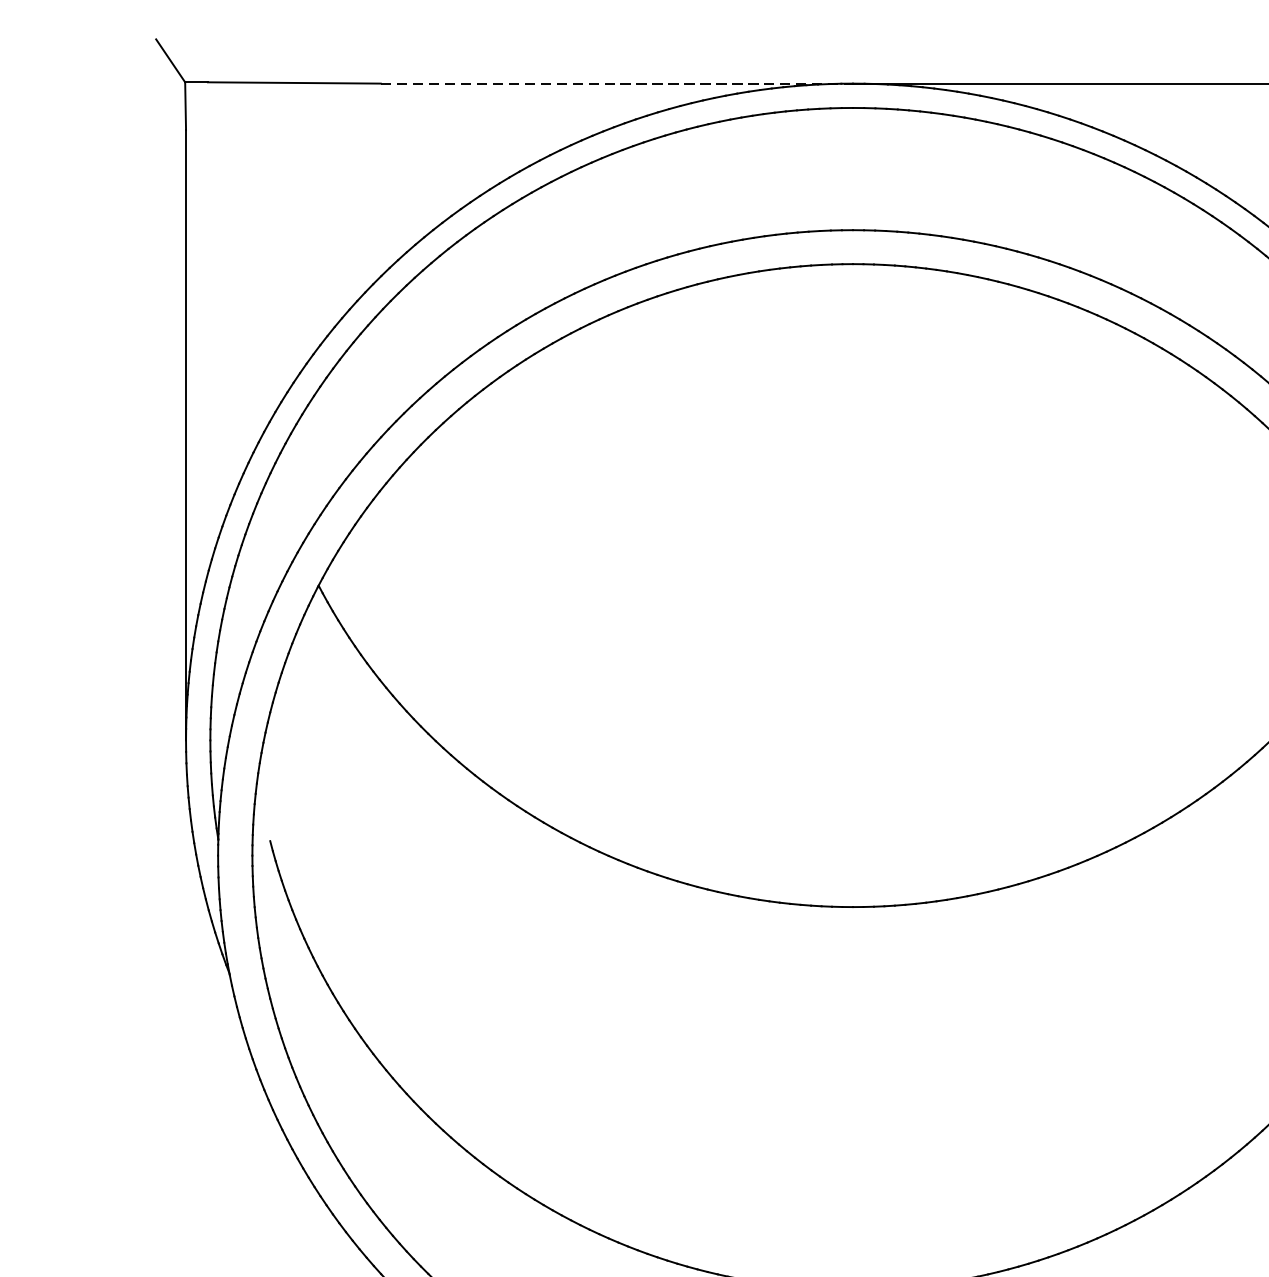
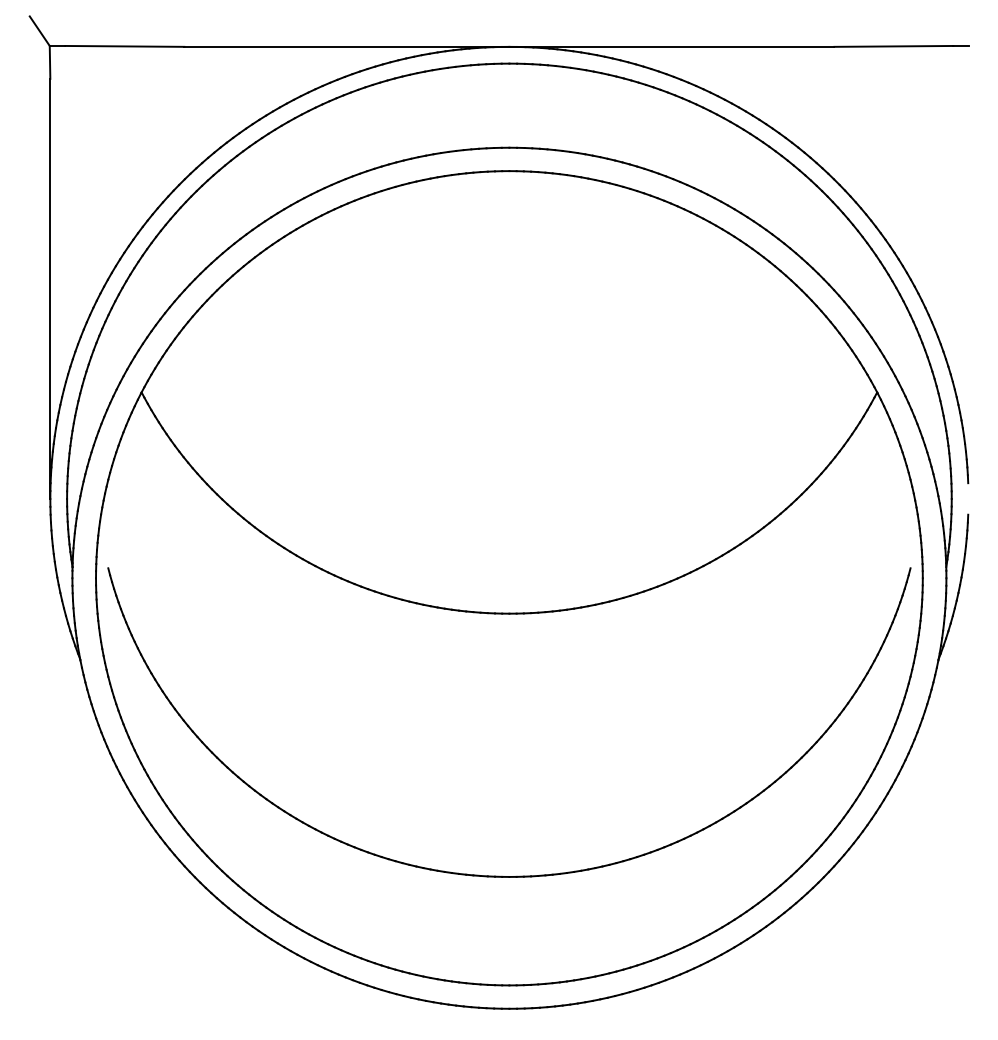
line: (616, 83) -> (346, 46), dashed -> solid

